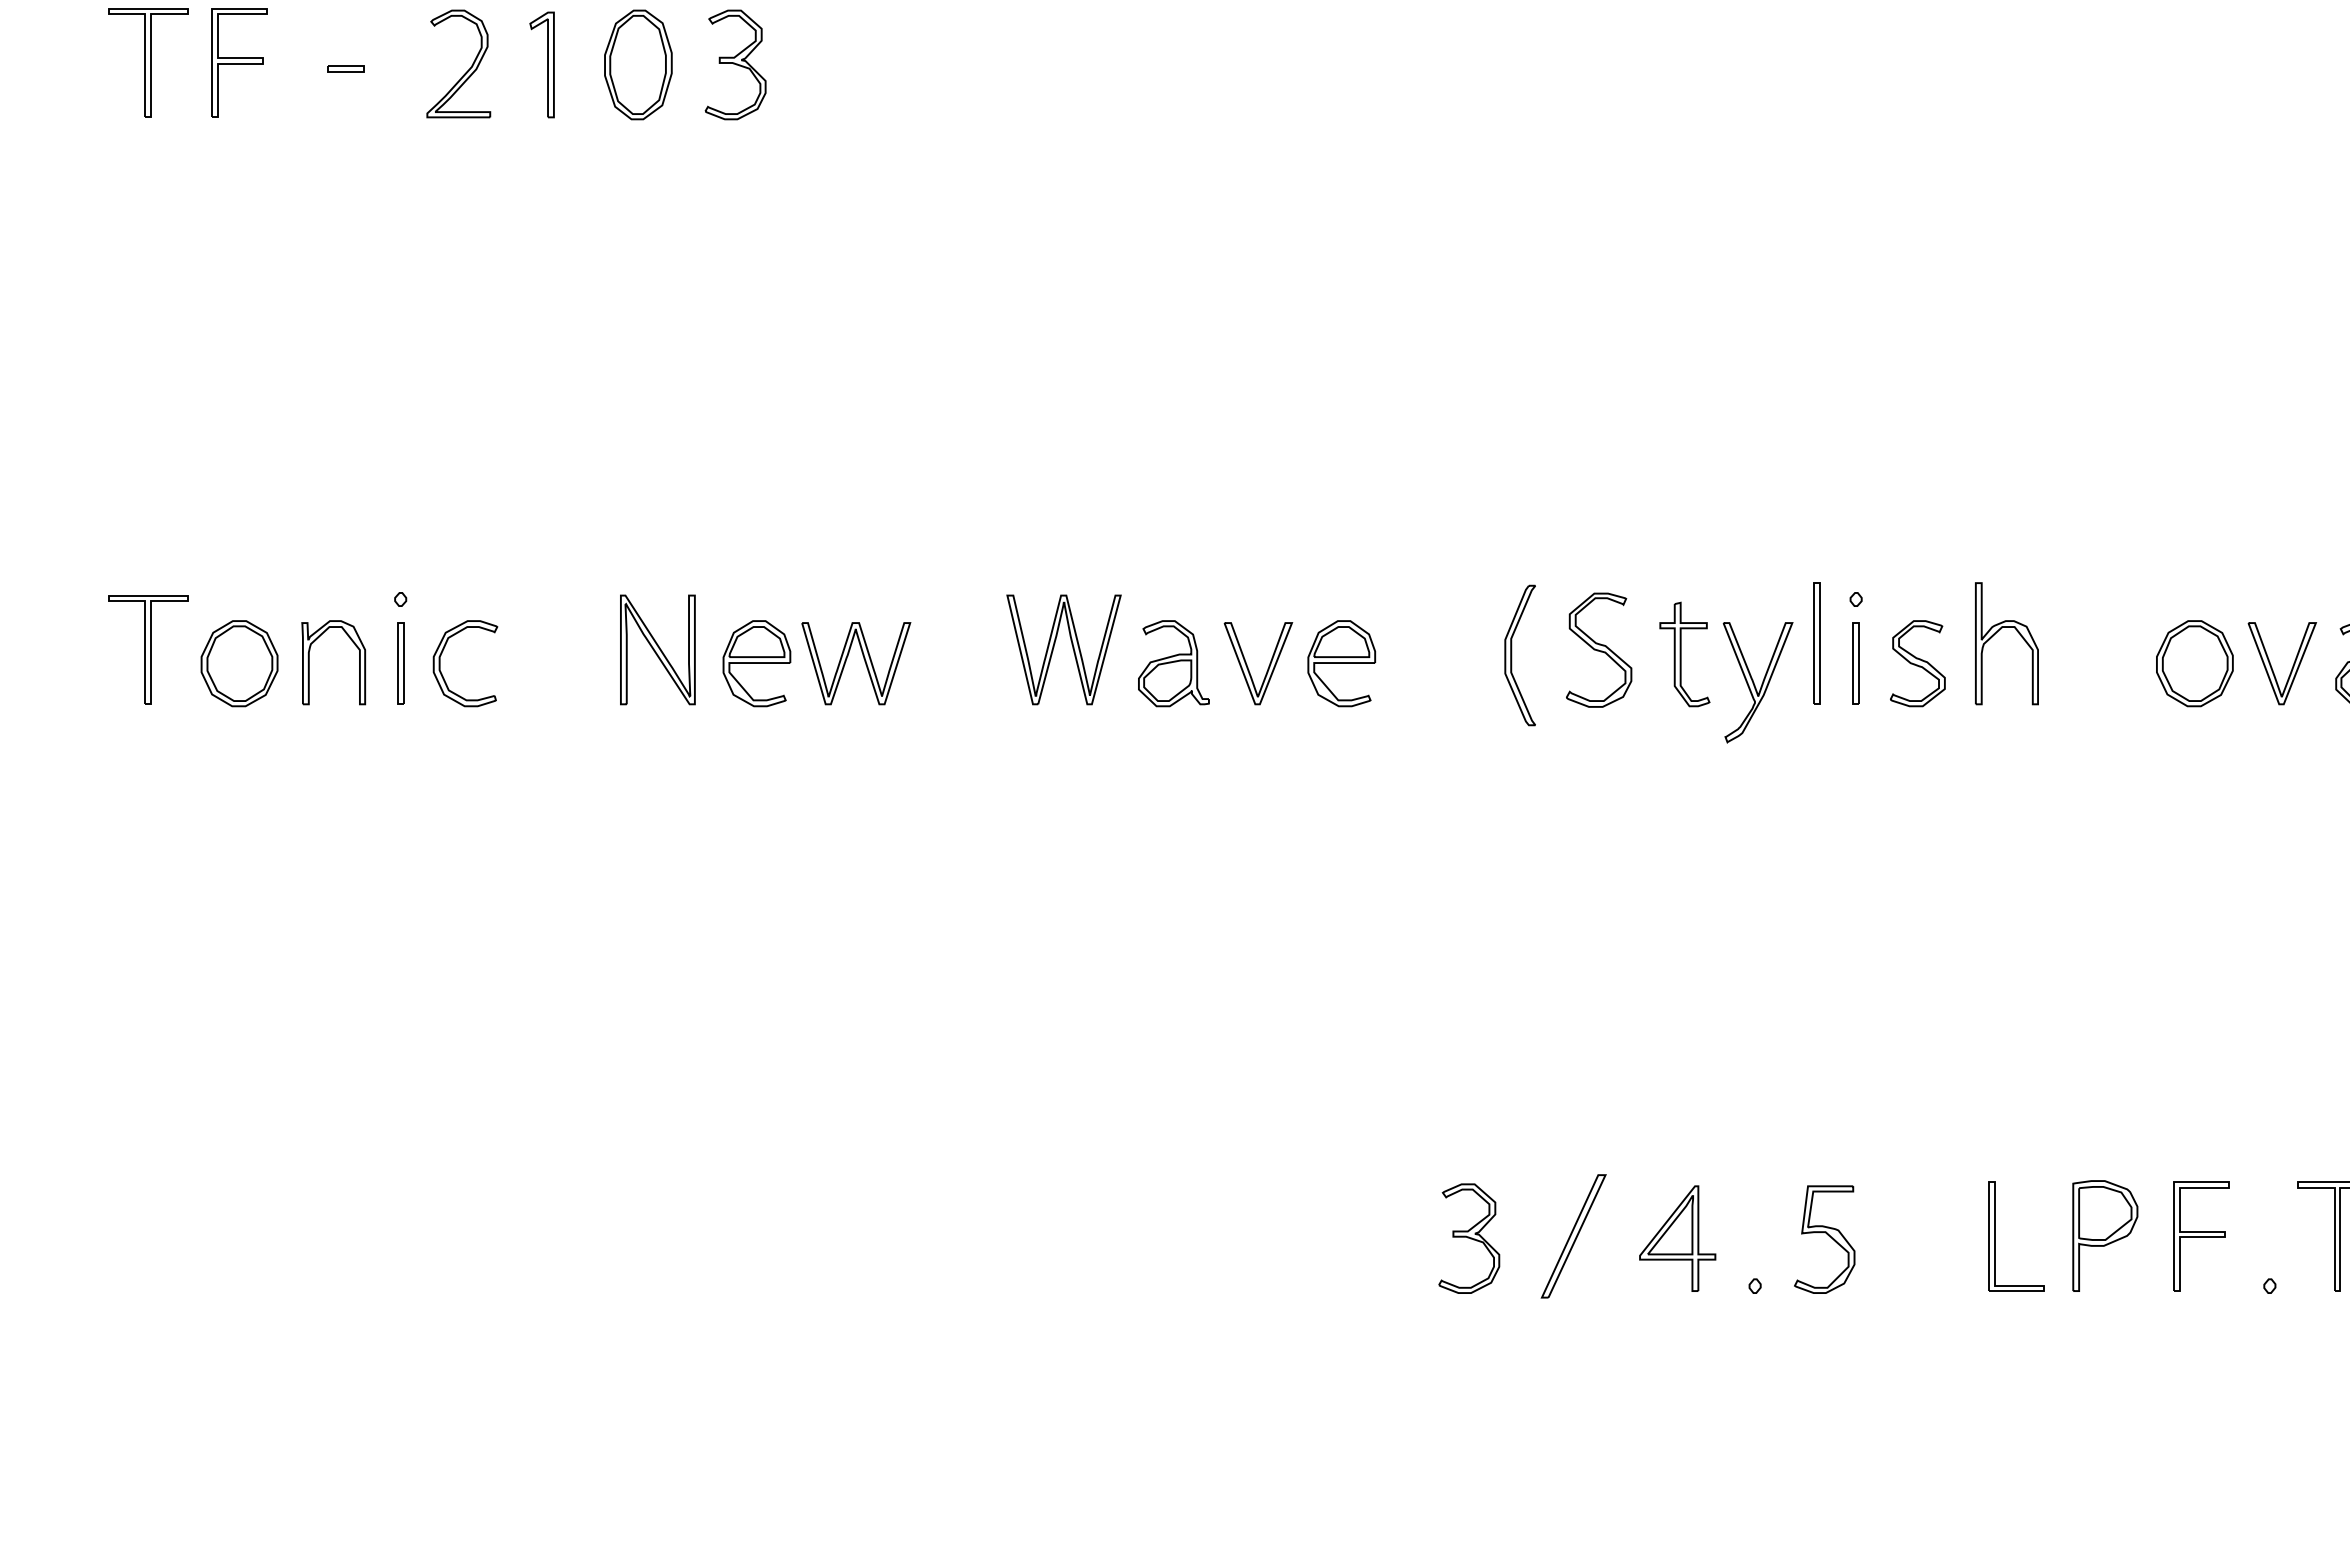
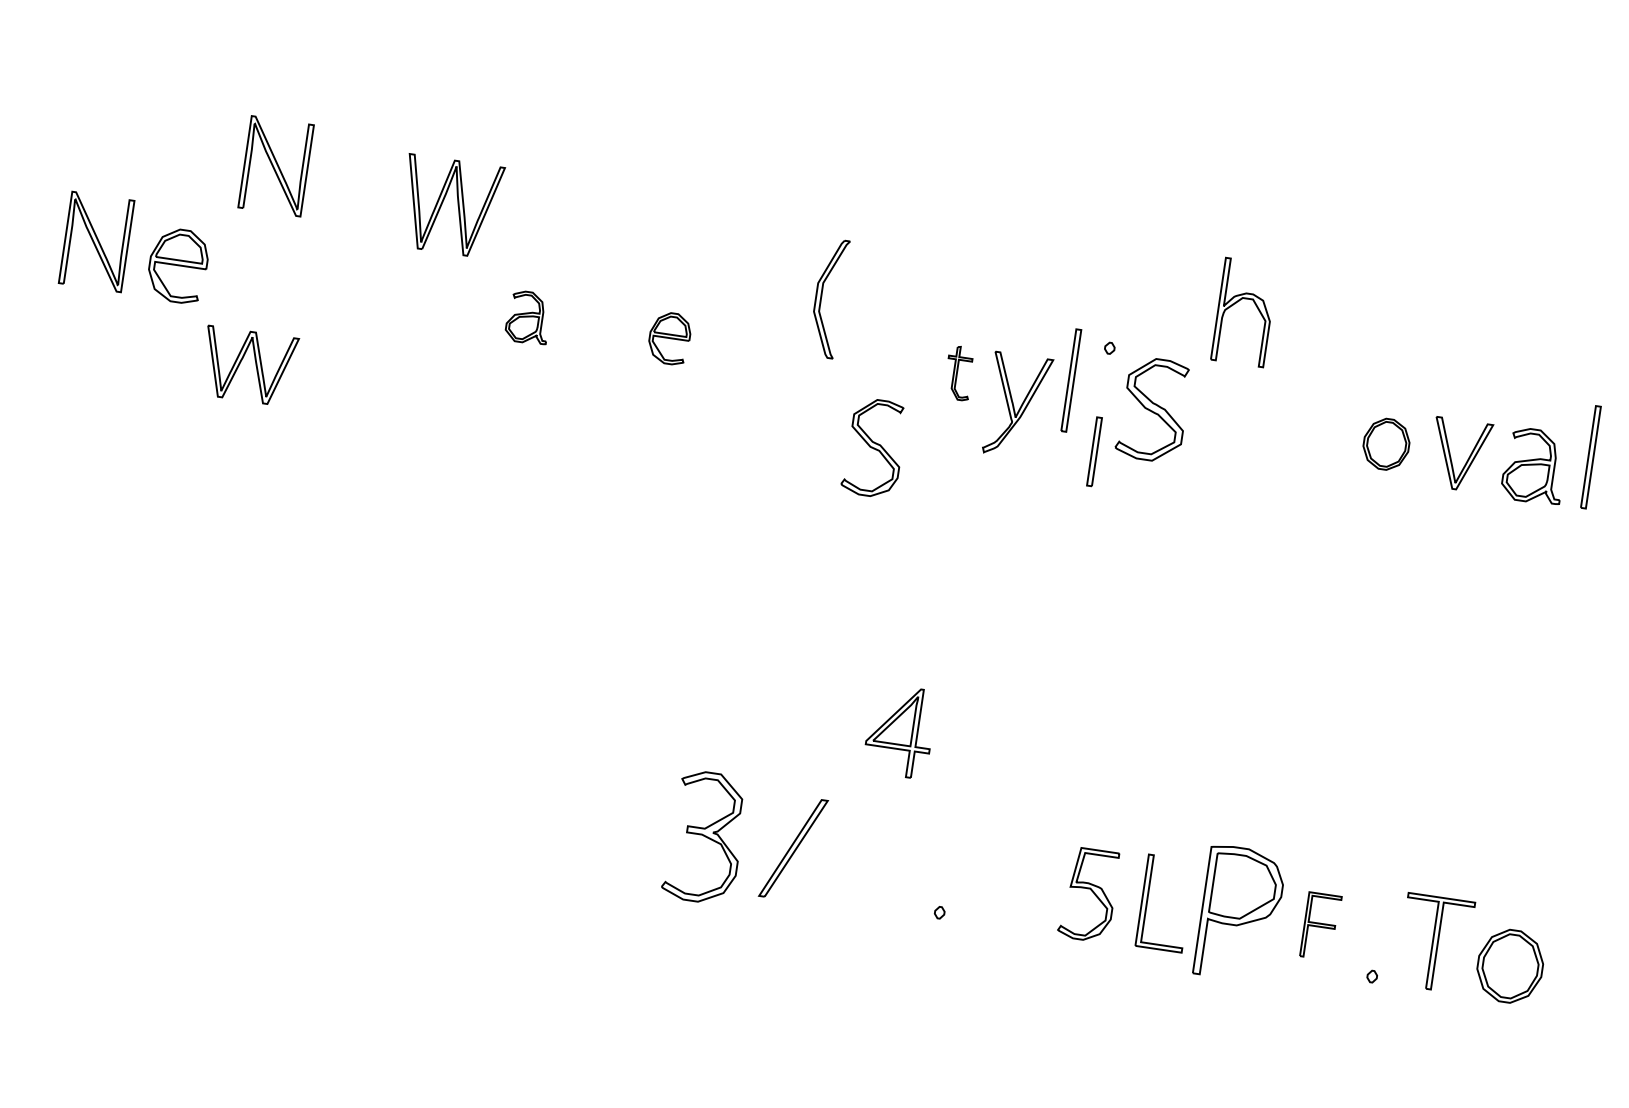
part: (853, 530) -> (275, 165), added
part: (1996, 633) -> (1237, 302), moved
part: (1072, 648) -> (457, 206), moved
part: (1599, 649) -> (874, 447), moved
part: (1684, 654) -> (958, 373), size x0.6
part: (1512, 655) -> (822, 297), moved
part: (864, 662) -> (255, 366), moved
part: (1173, 663) -> (528, 317), size x0.7
part: (1341, 663) -> (669, 338), size x0.7
part: (1855, 663) -> (1093, 451), moved
part: (1917, 663) -> (1153, 409), size x1.4
part: (2194, 663) -> (1386, 444), size x0.7
part: (1268, 665) -> (607, 330), removed
part: (2105, 1235) -> (1240, 913), size x1.4
part: (2201, 1236) -> (1320, 926), size x0.7
part: (1469, 1238) -> (705, 837), size x1.4
part: (1677, 1238) -> (899, 731), moved
part: (1824, 1239) -> (1088, 894), moved

